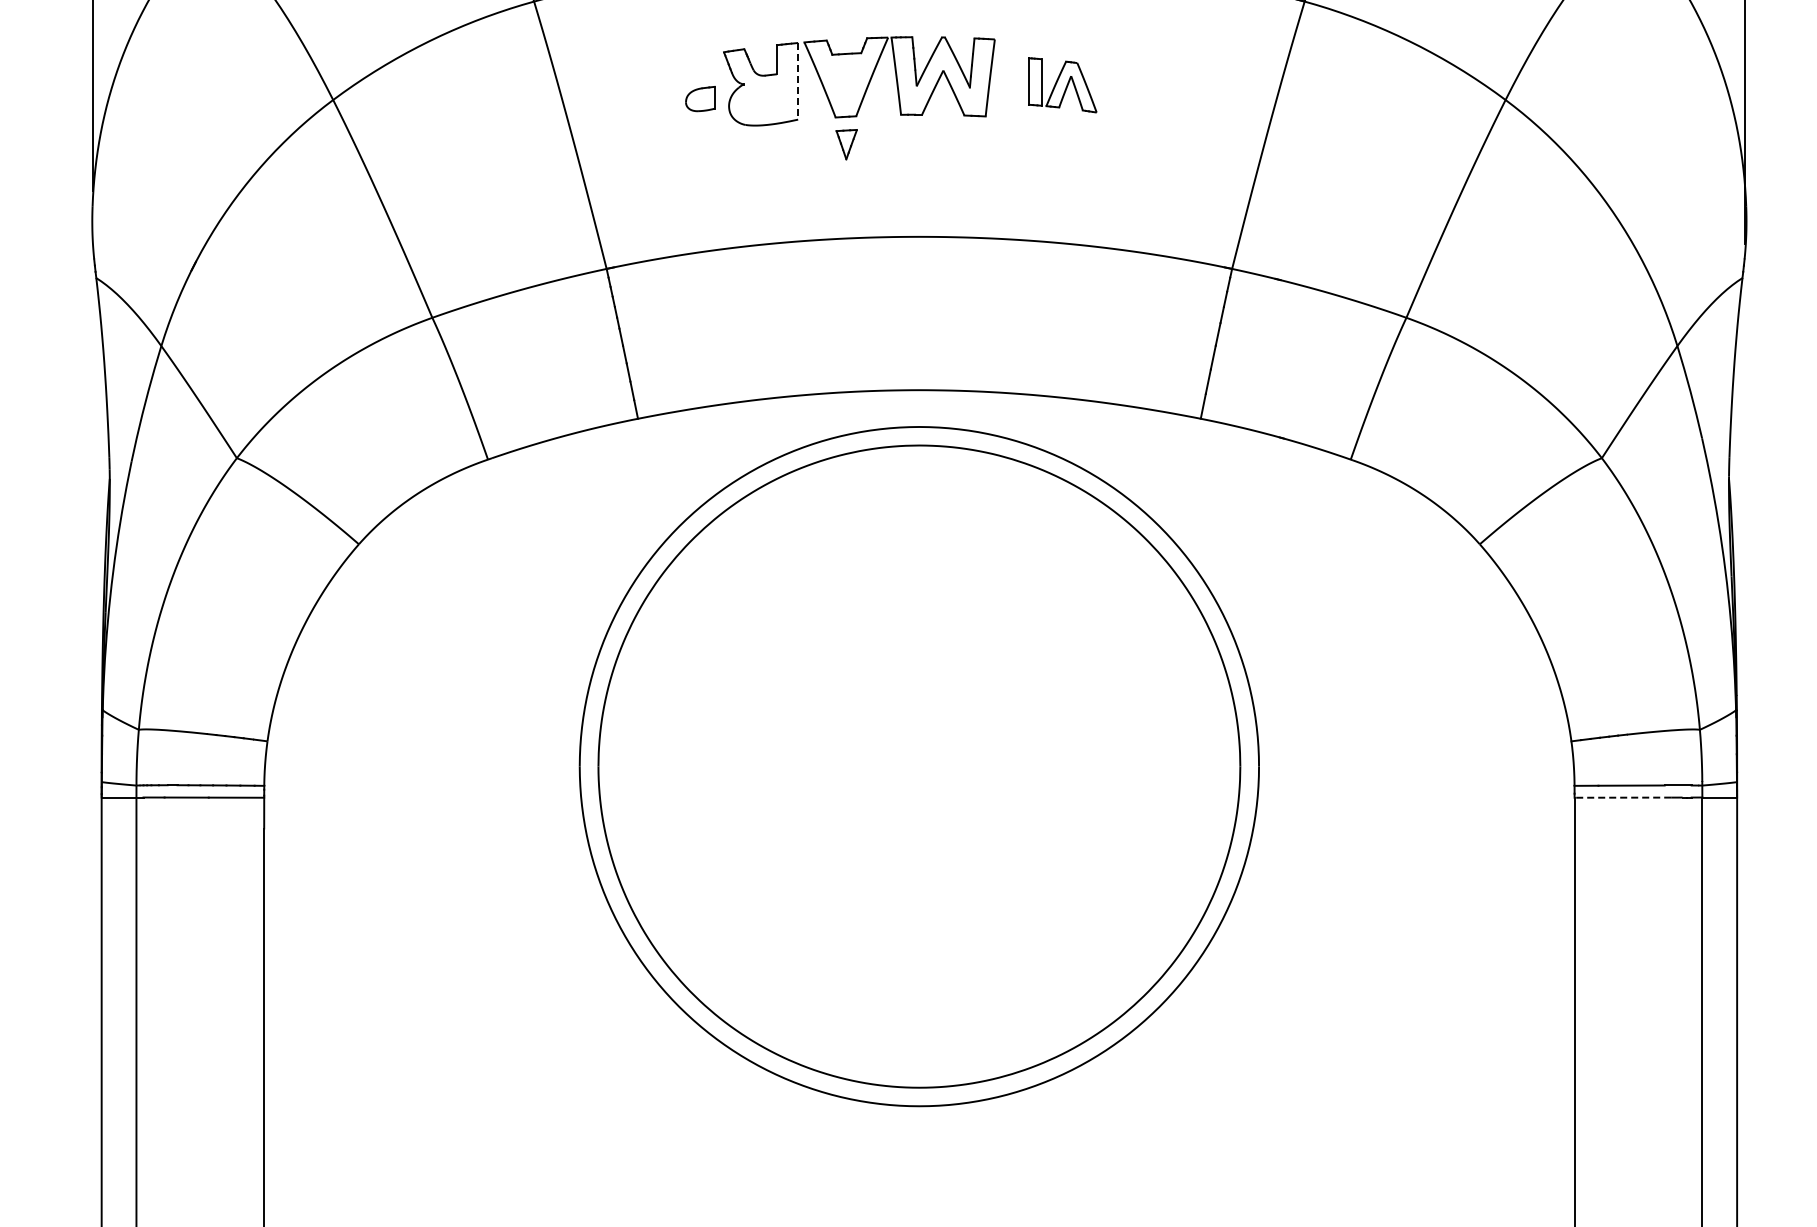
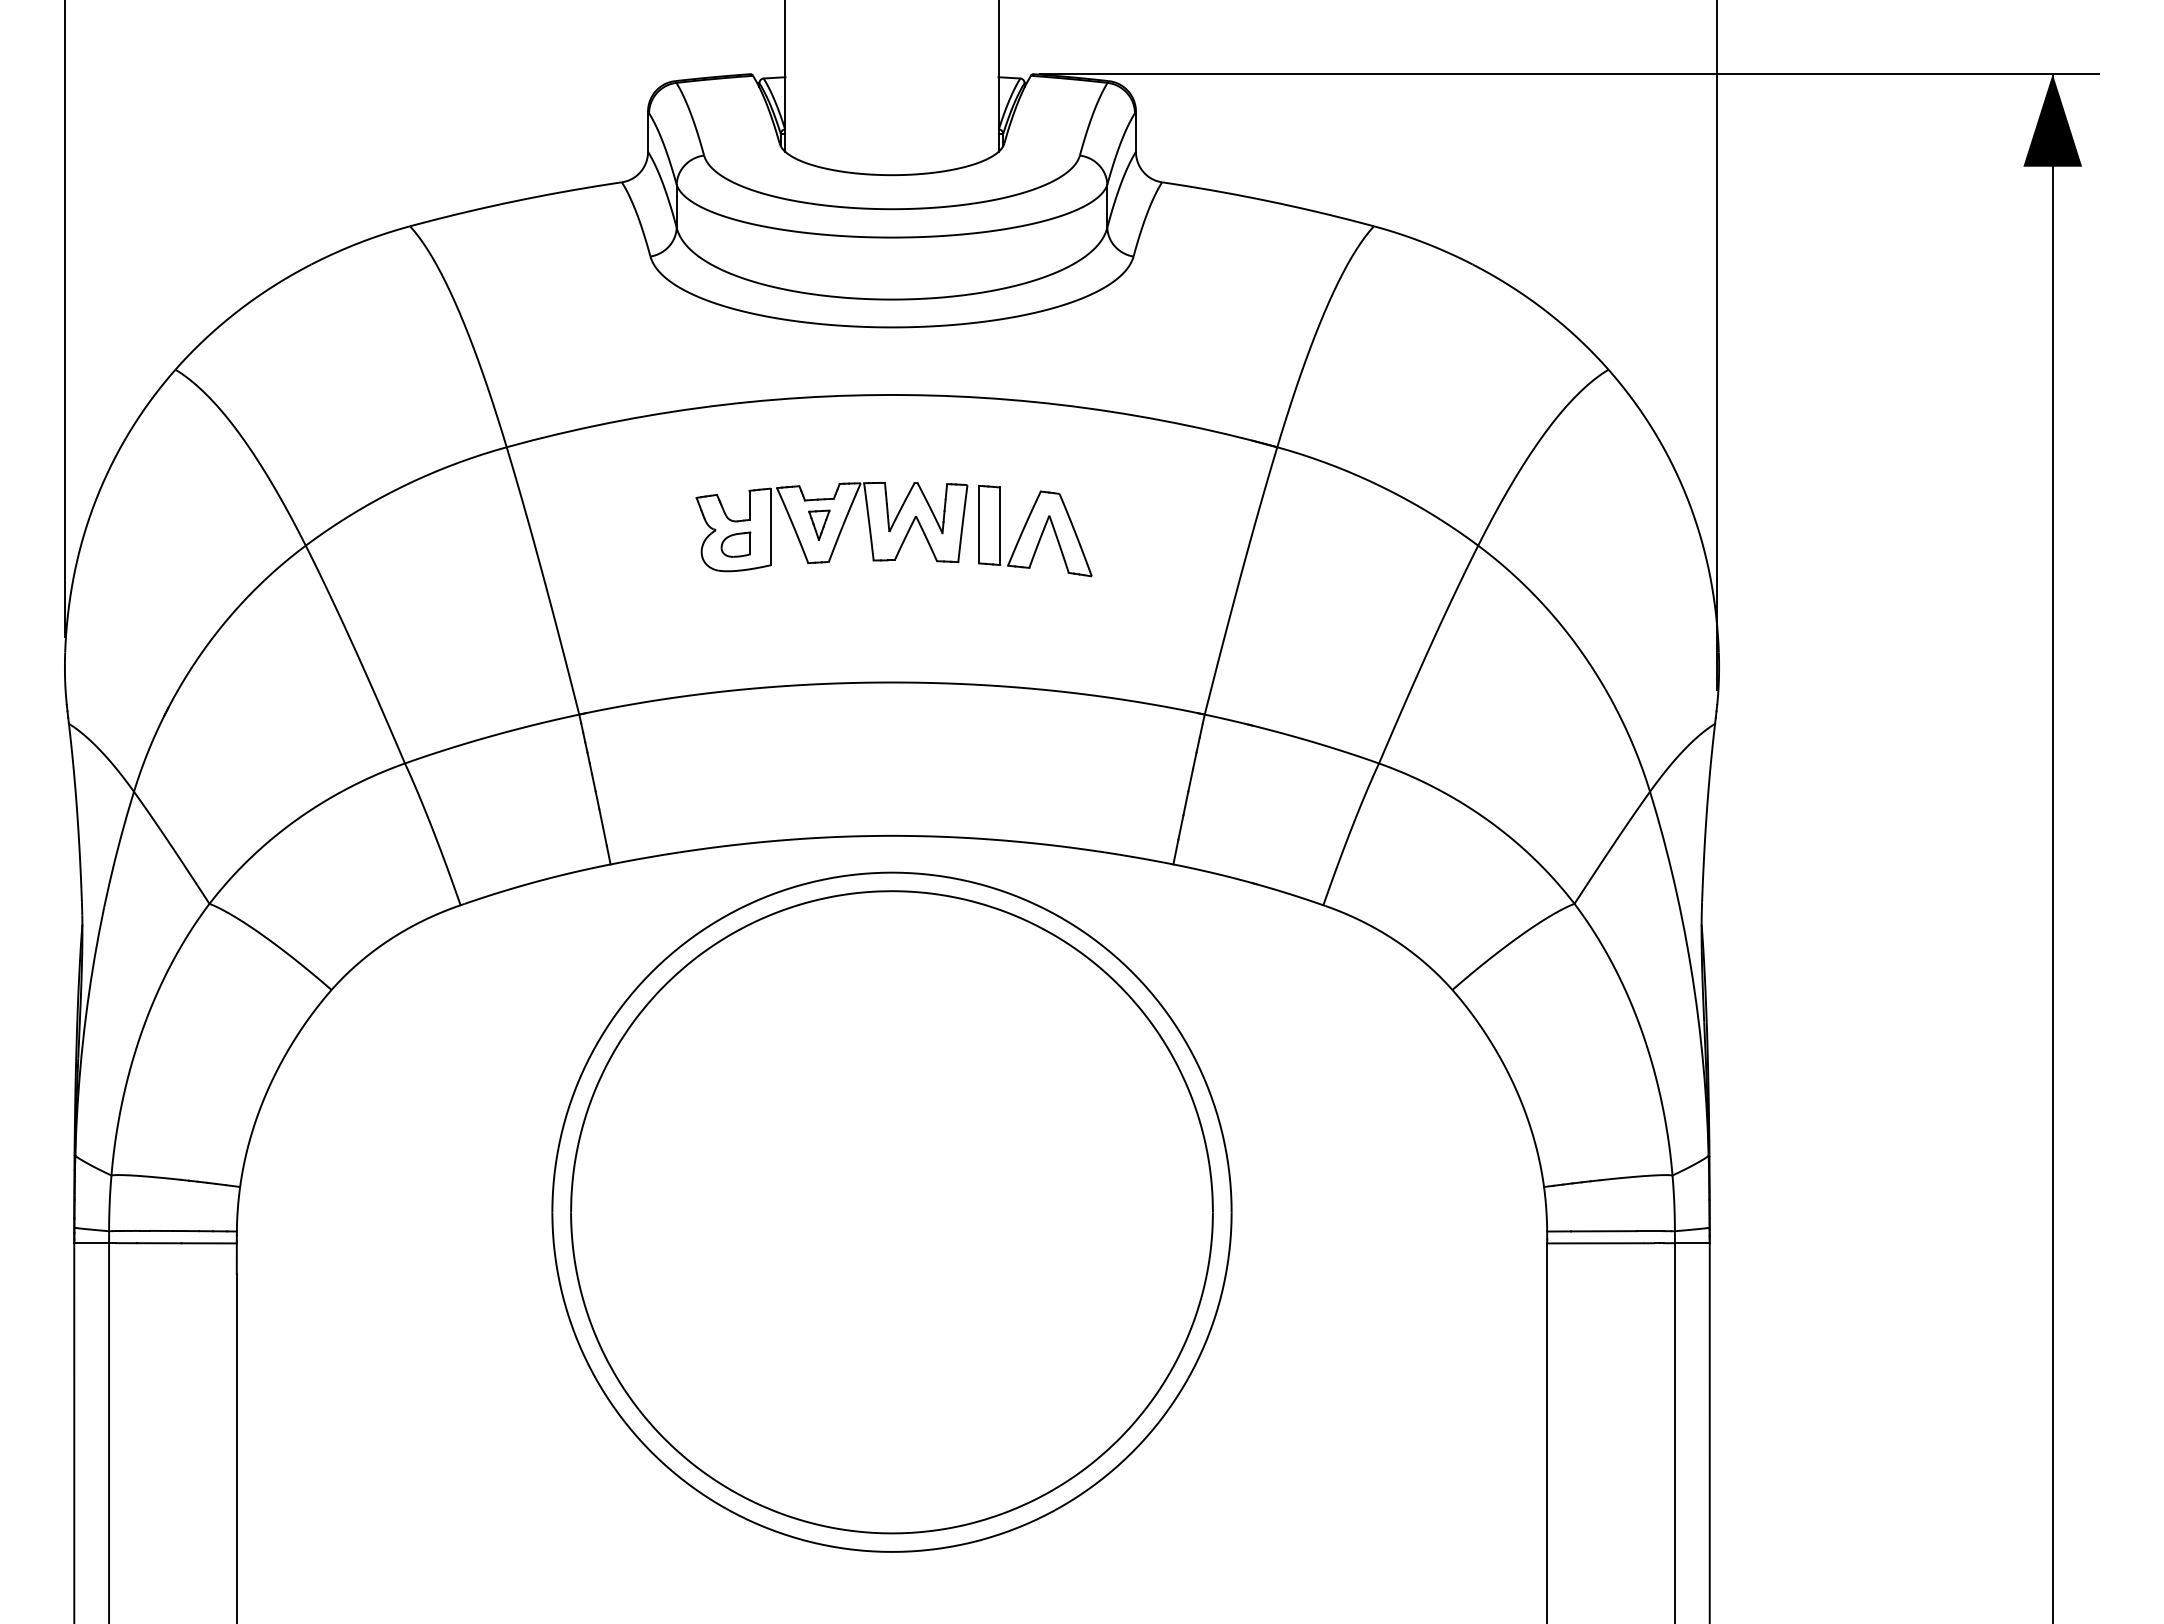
line: (797, 81) -> (770, 527), dashed -> solid
part: (1062, 84) -> (1035, 530), size x1.67
part: (699, 98) -> (735, 544), moved
part: (846, 144) -> (819, 525), moved
line: (1622, 797) -> (1595, 1243), dashed -> solid

